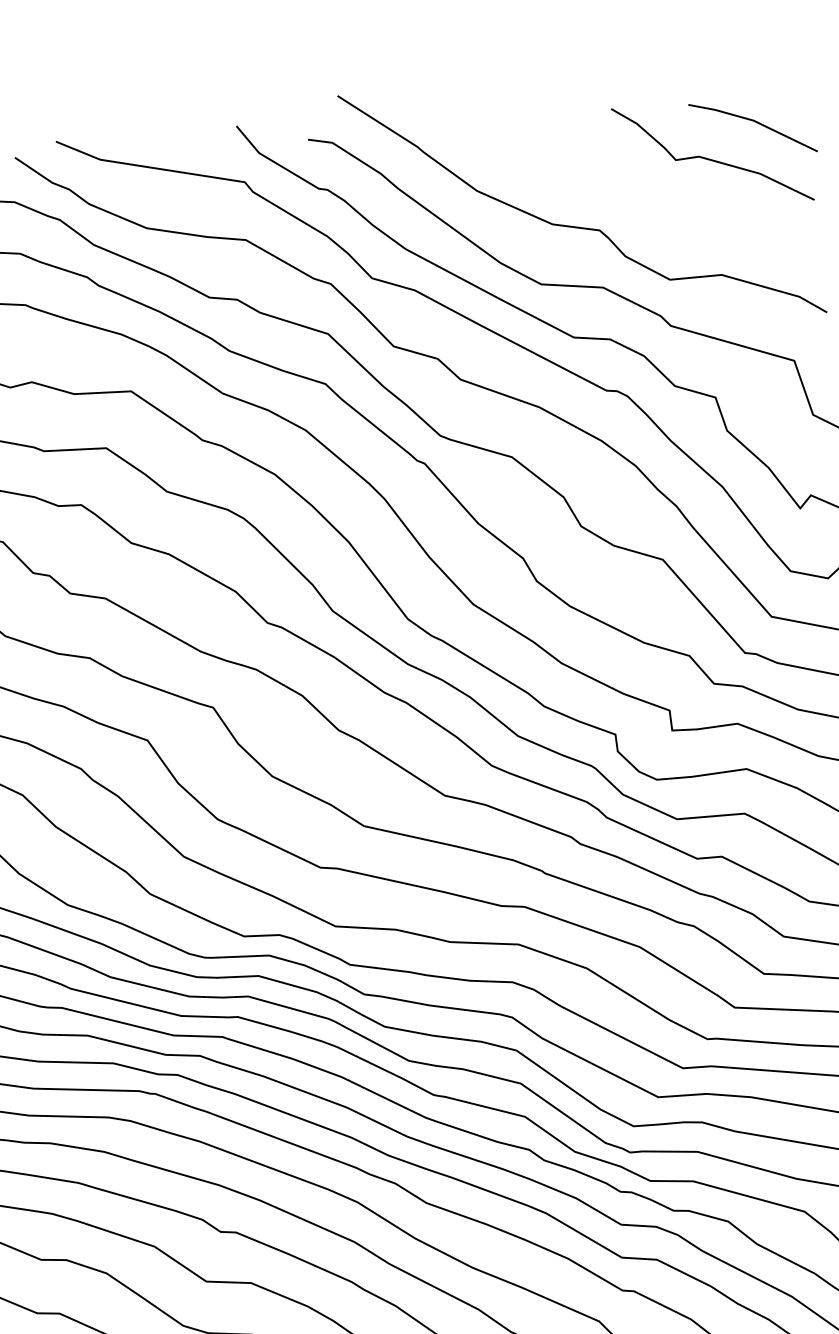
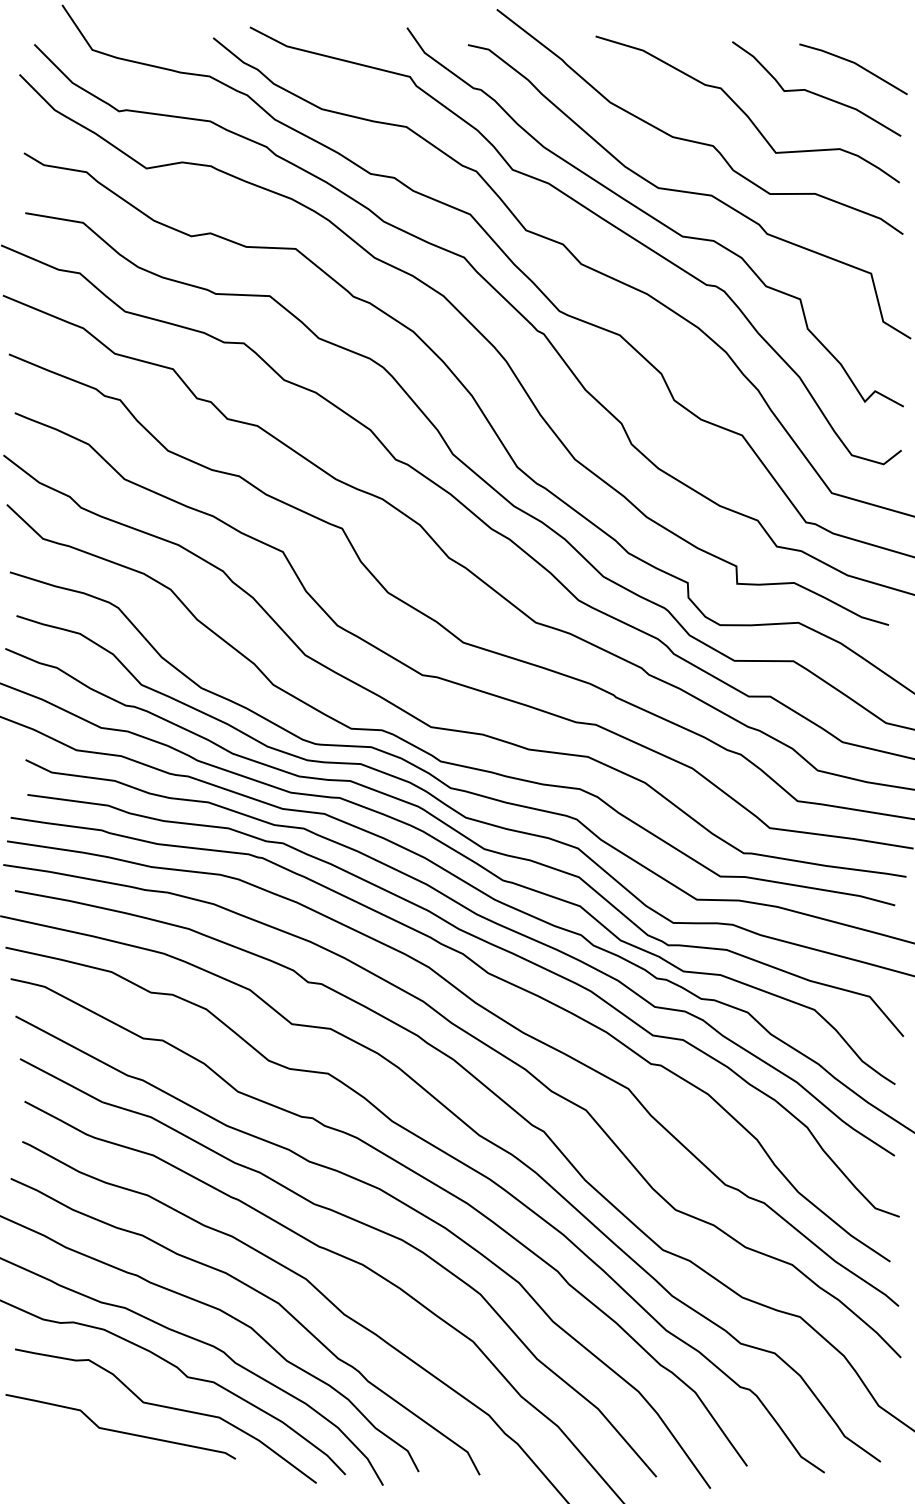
curve: (632, 187) -> (744, 111), added

